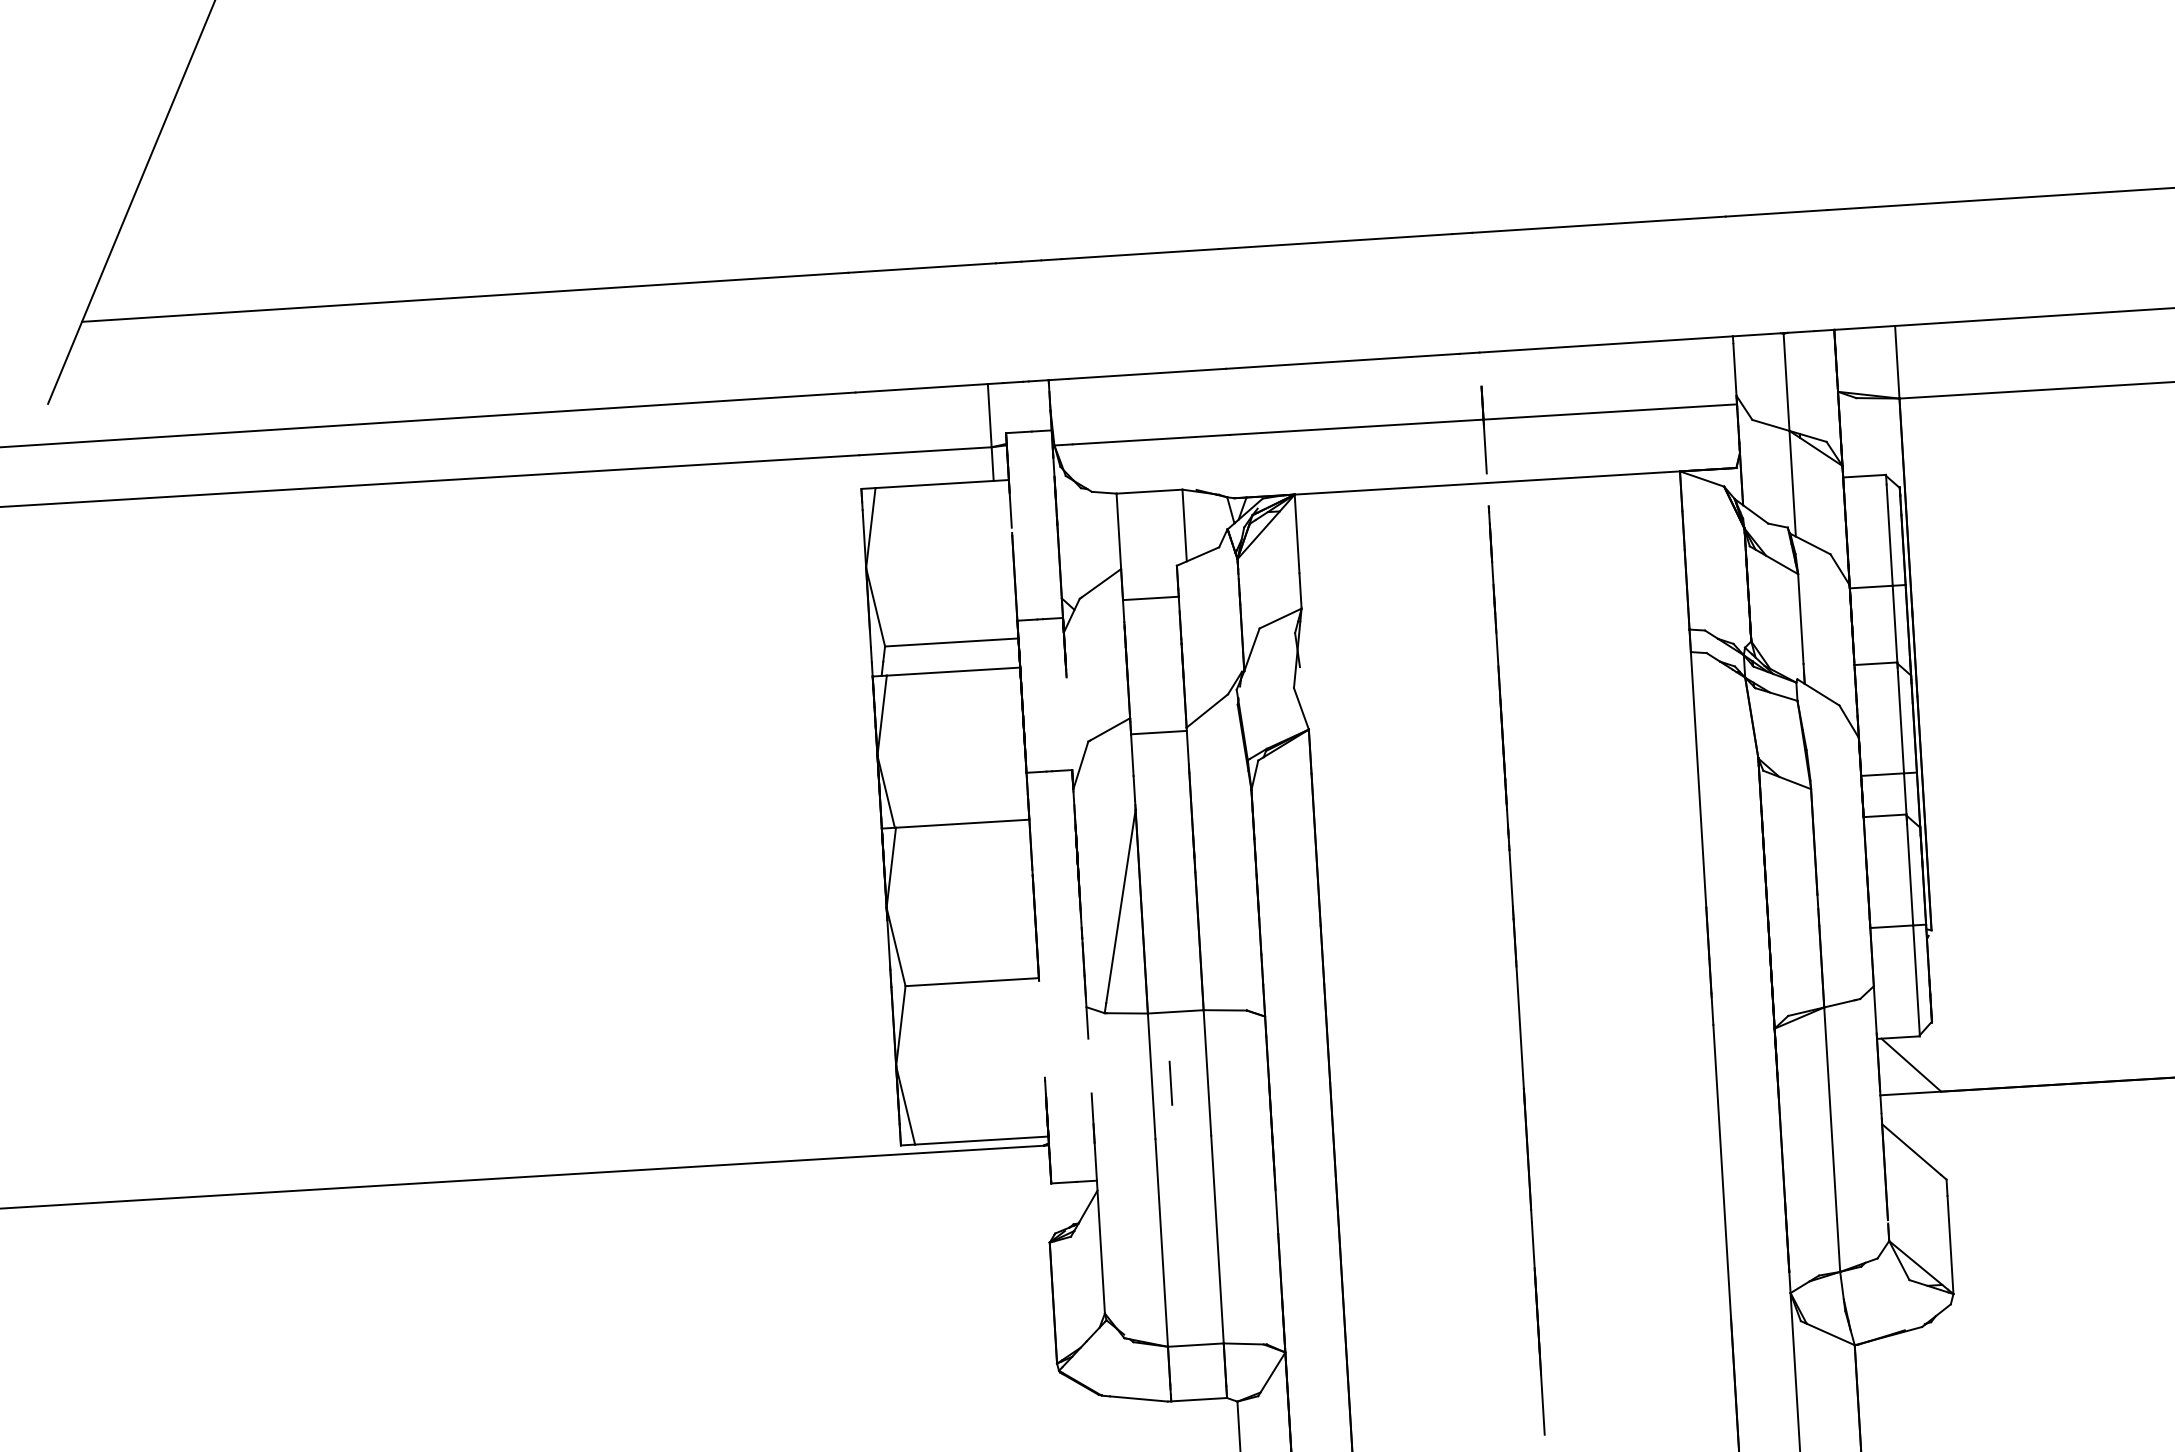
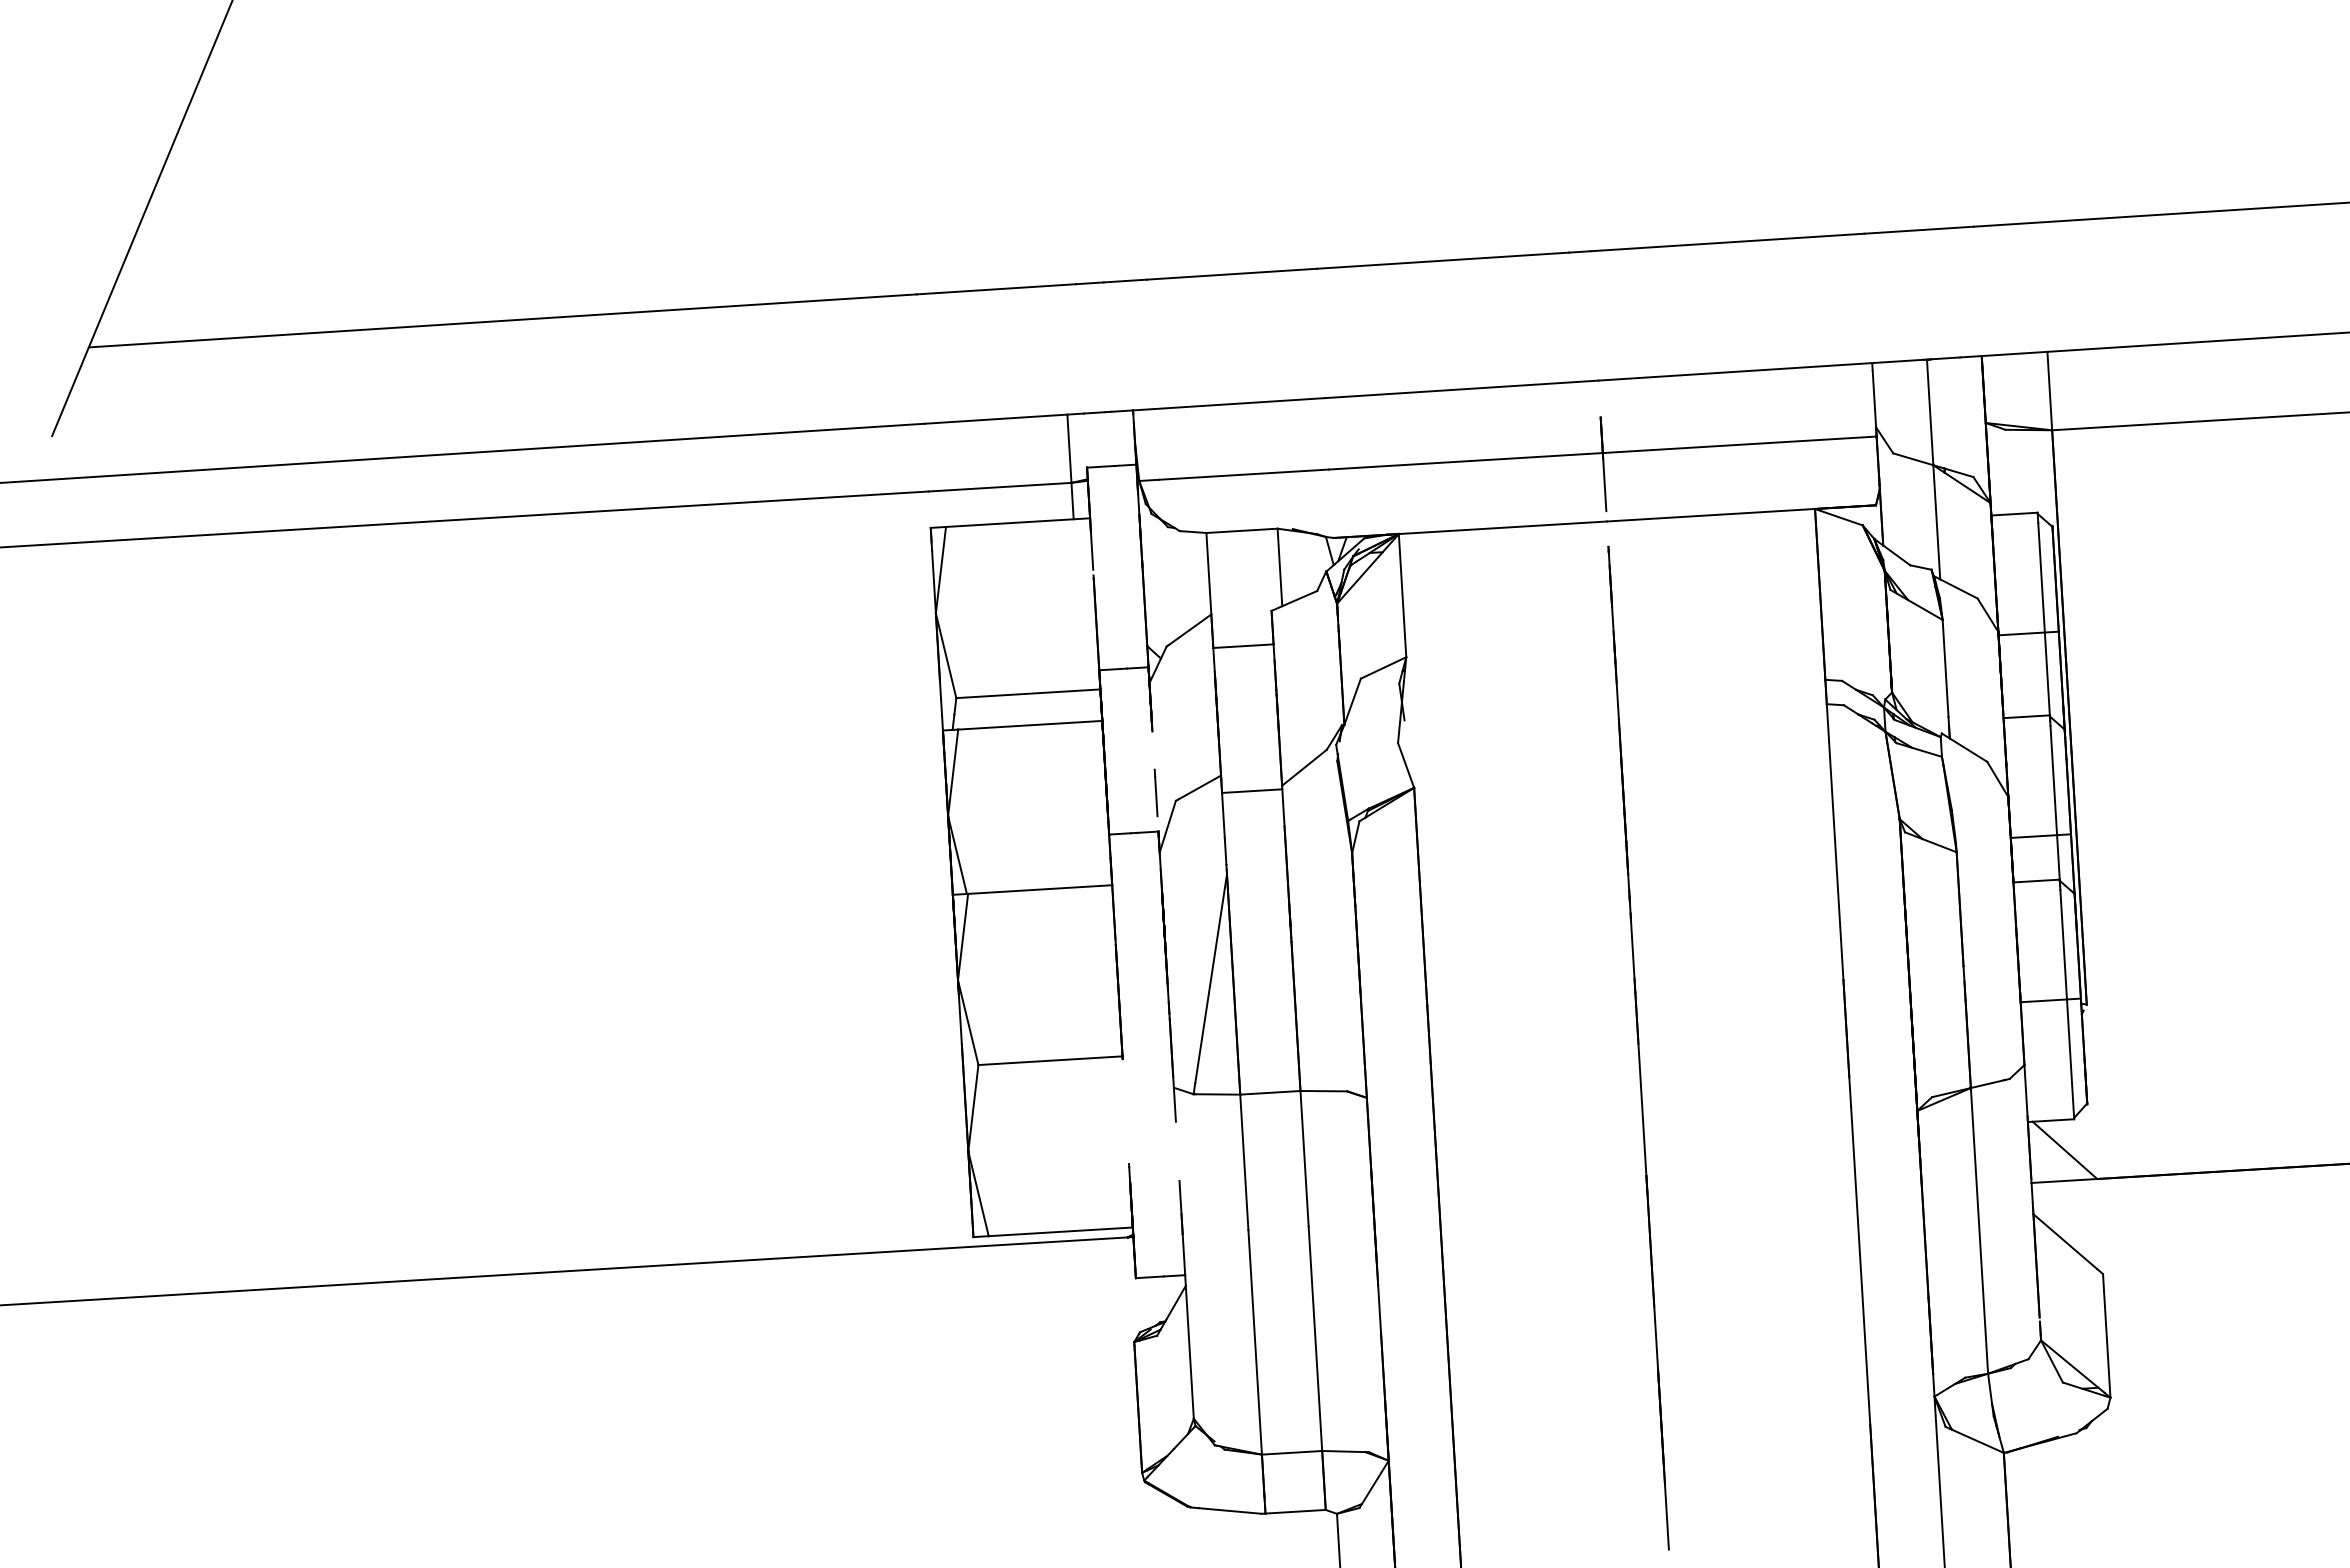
line: (1170, 1082) -> (1155, 792), moved

